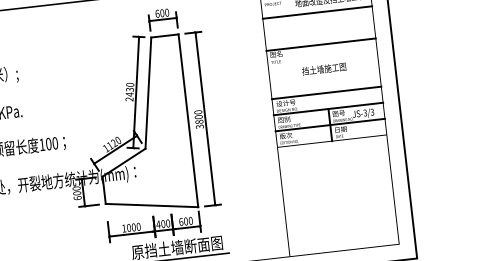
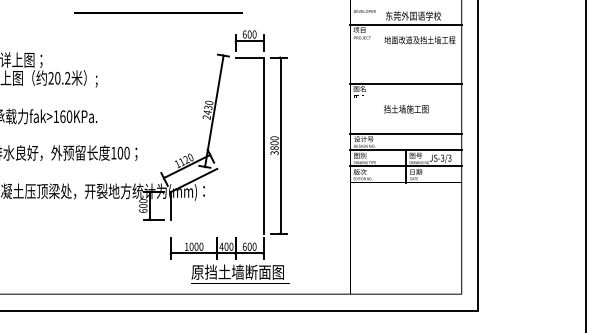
line: (317, 12) -> (405, 51), removed
line: (148, 92) -> (226, 112), removed
line: (151, 205) -> (216, 226), removed

